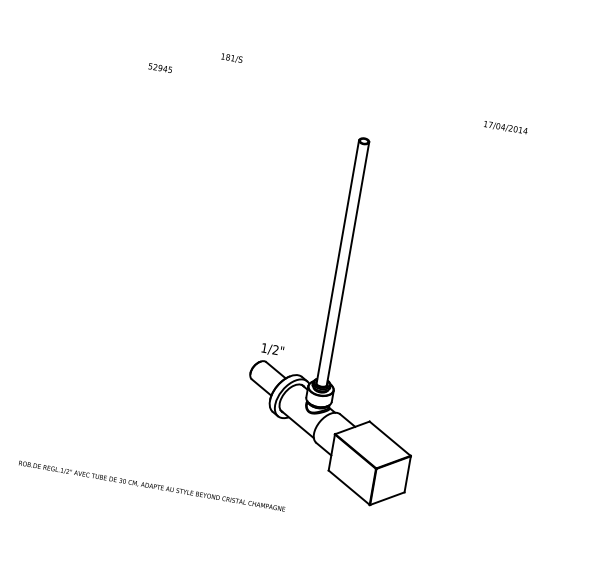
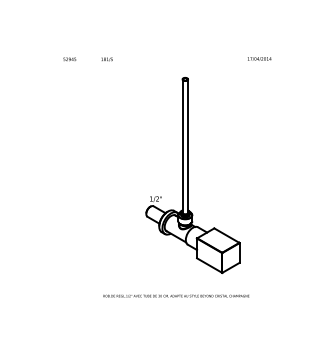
text: (230, 58) -> (106, 59), moved
text: (152, 485) -> (176, 295), moved

